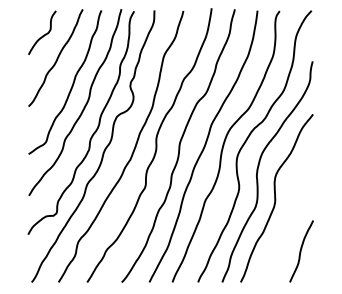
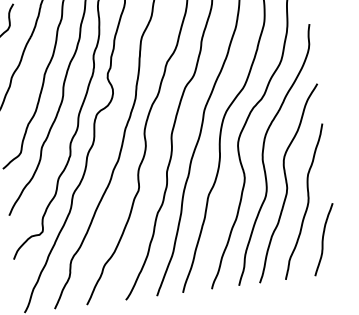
curve: (291, 215) -> (307, 200), added

